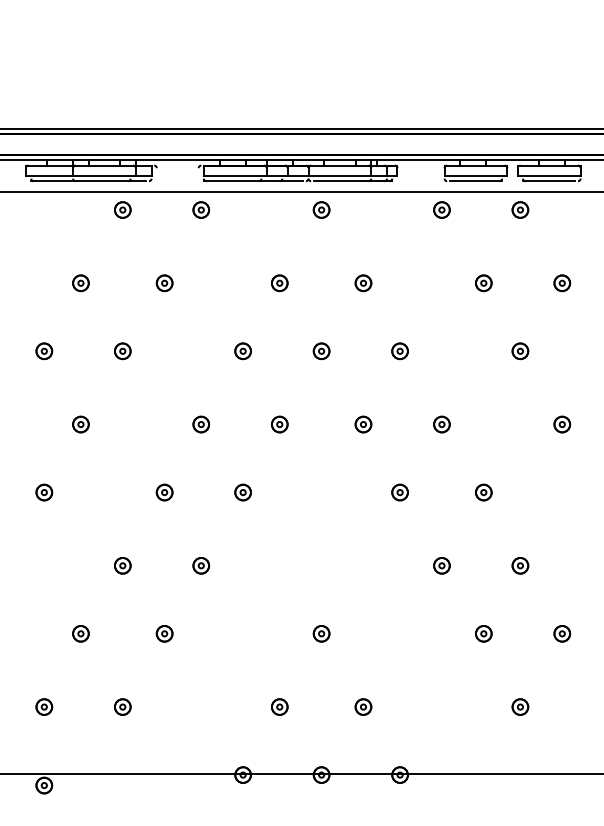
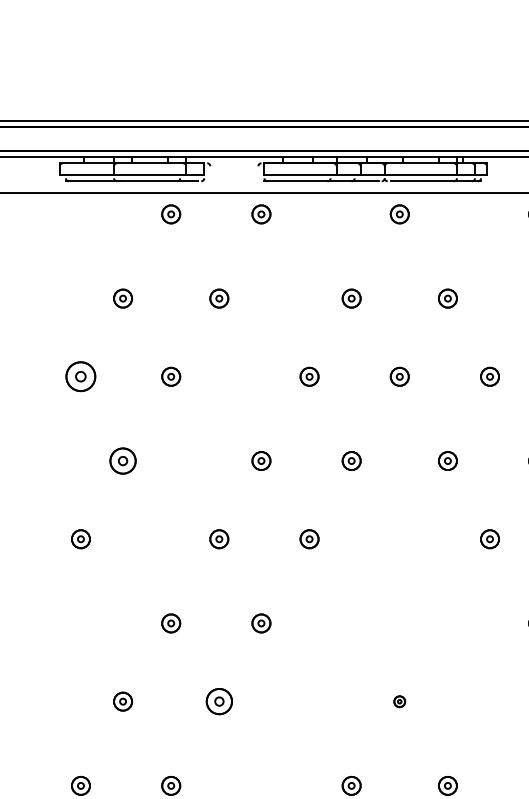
part: (44, 351) -> (81, 377), size x1.6
part: (80, 424) -> (122, 460), size x1.4
part: (164, 633) -> (219, 701), size x1.4
part: (321, 633) -> (399, 701), size x0.6

